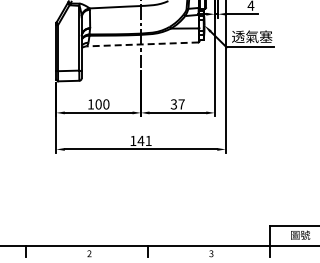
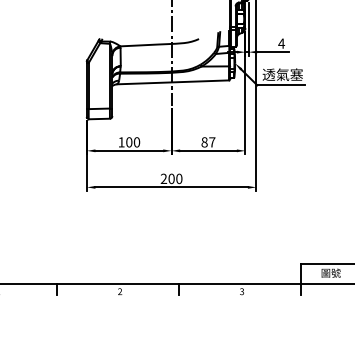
line: (141, 44) -> (172, 82), dashed -> solid
text: (173, 104) -> (204, 142), 37 -> 87
text: (140, 140) -> (171, 178), 141 -> 200

